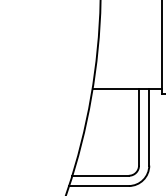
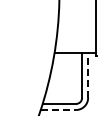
line: (149, 127) -> (88, 75), solid -> dashed
line: (99, 185) -> (58, 109), solid -> dashed

